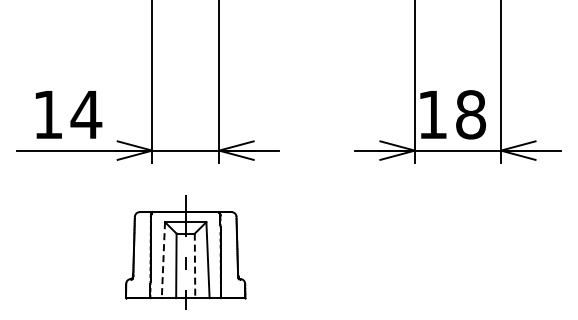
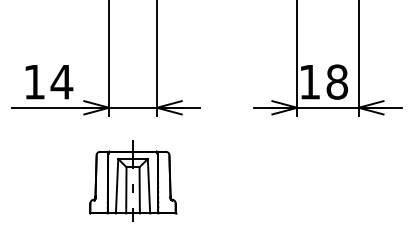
line: (163, 260) -> (117, 186), dashed -> solid
line: (195, 266) -> (140, 190), dashed -> solid

